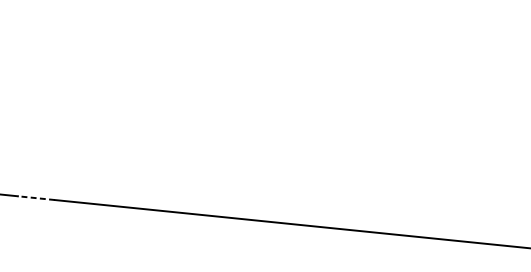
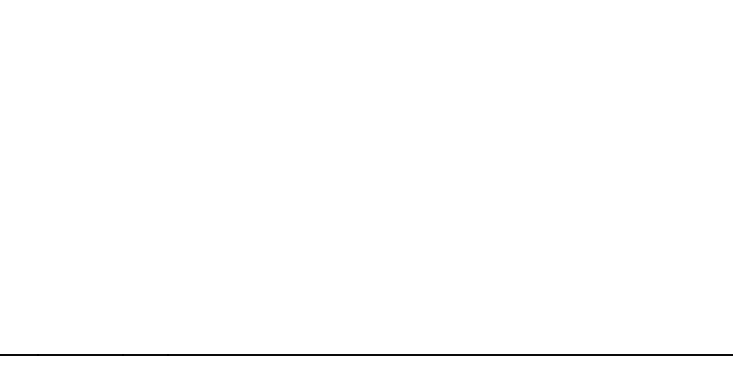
line: (35, 198) -> (144, 355), dashed -> solid

